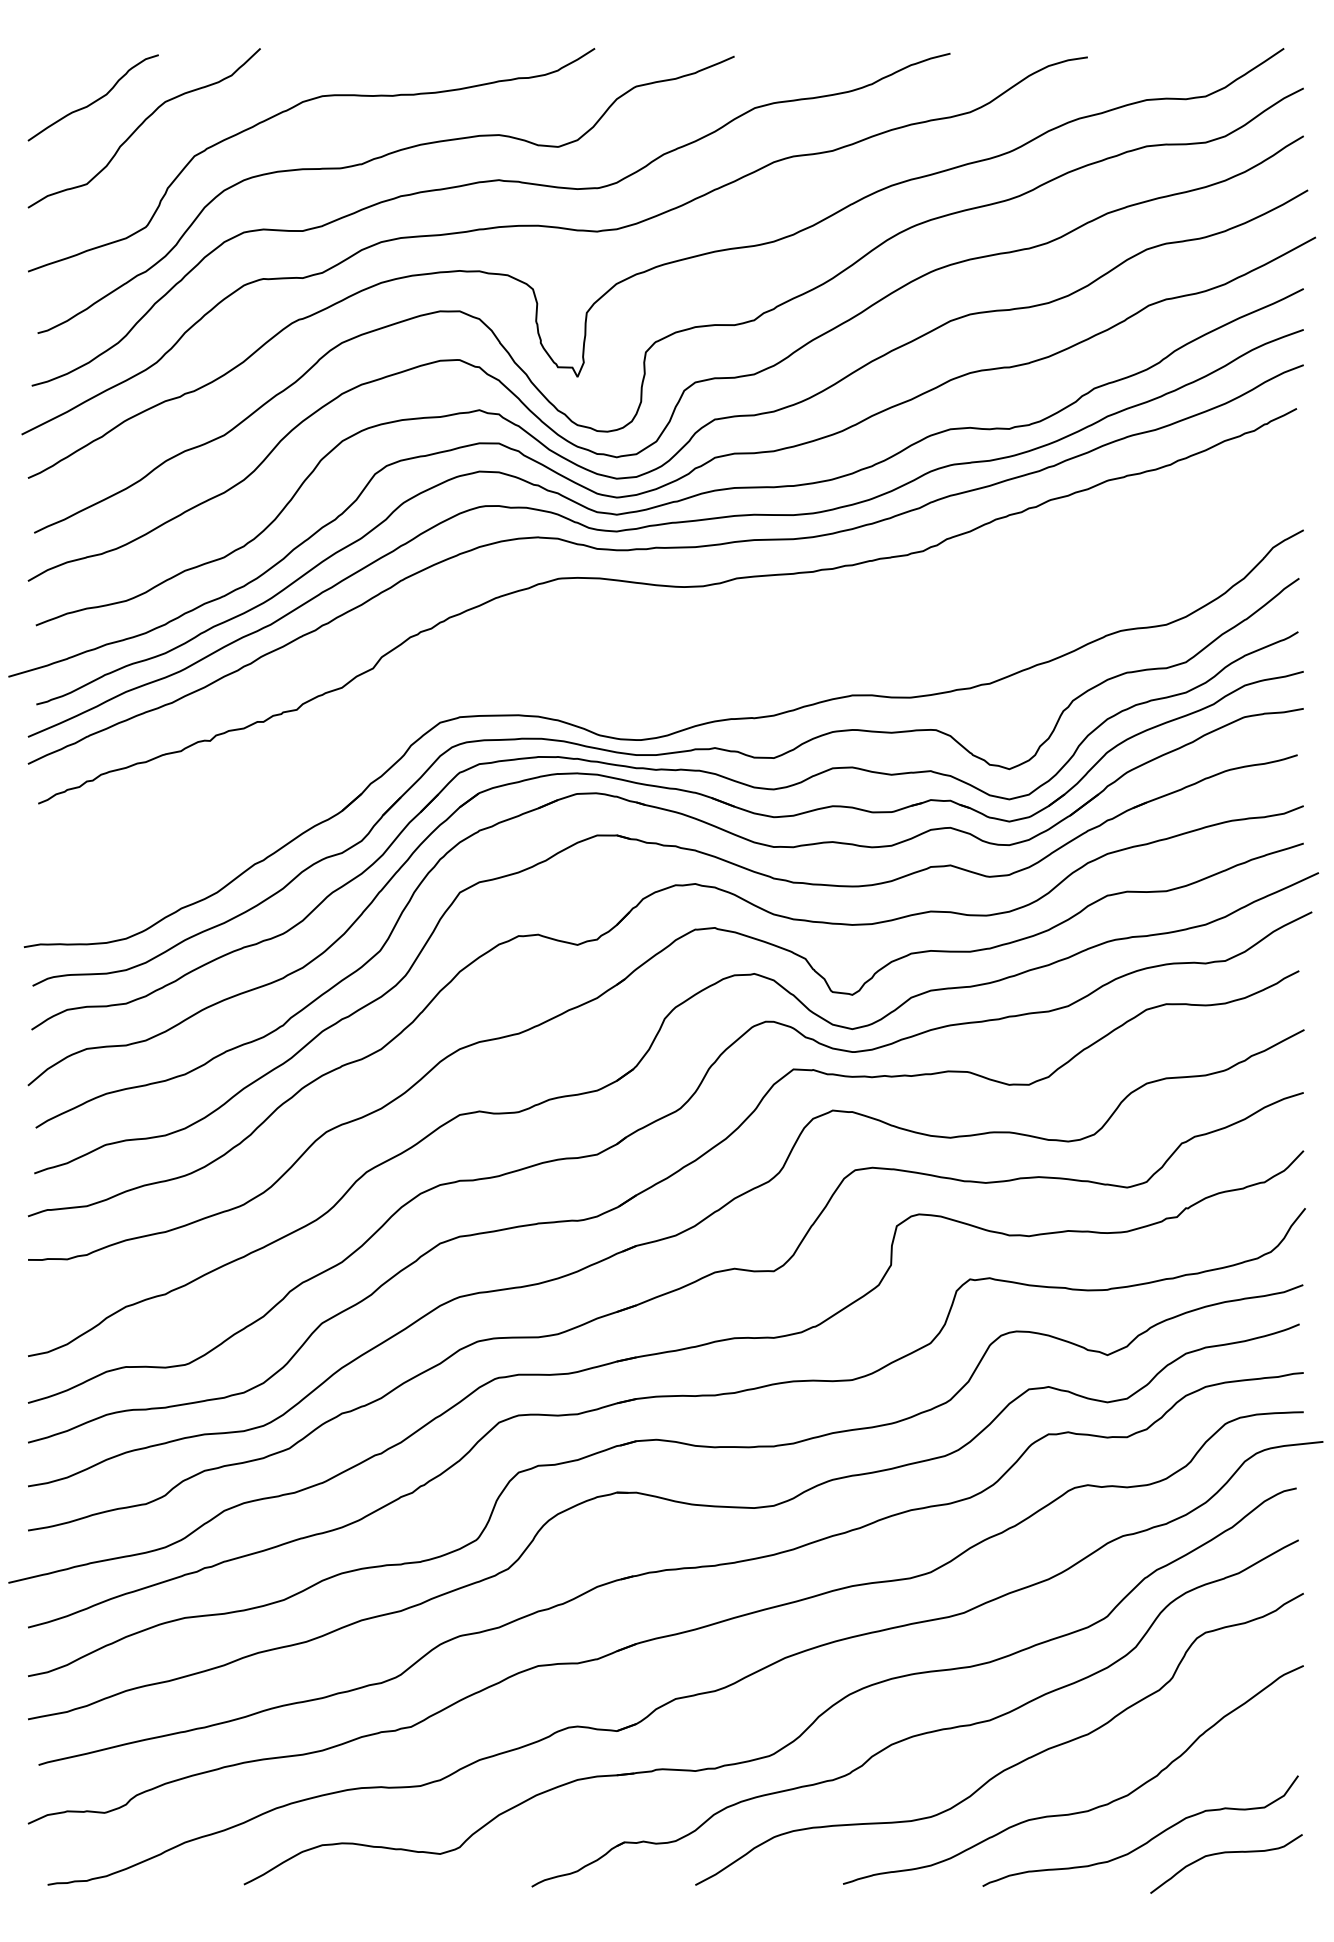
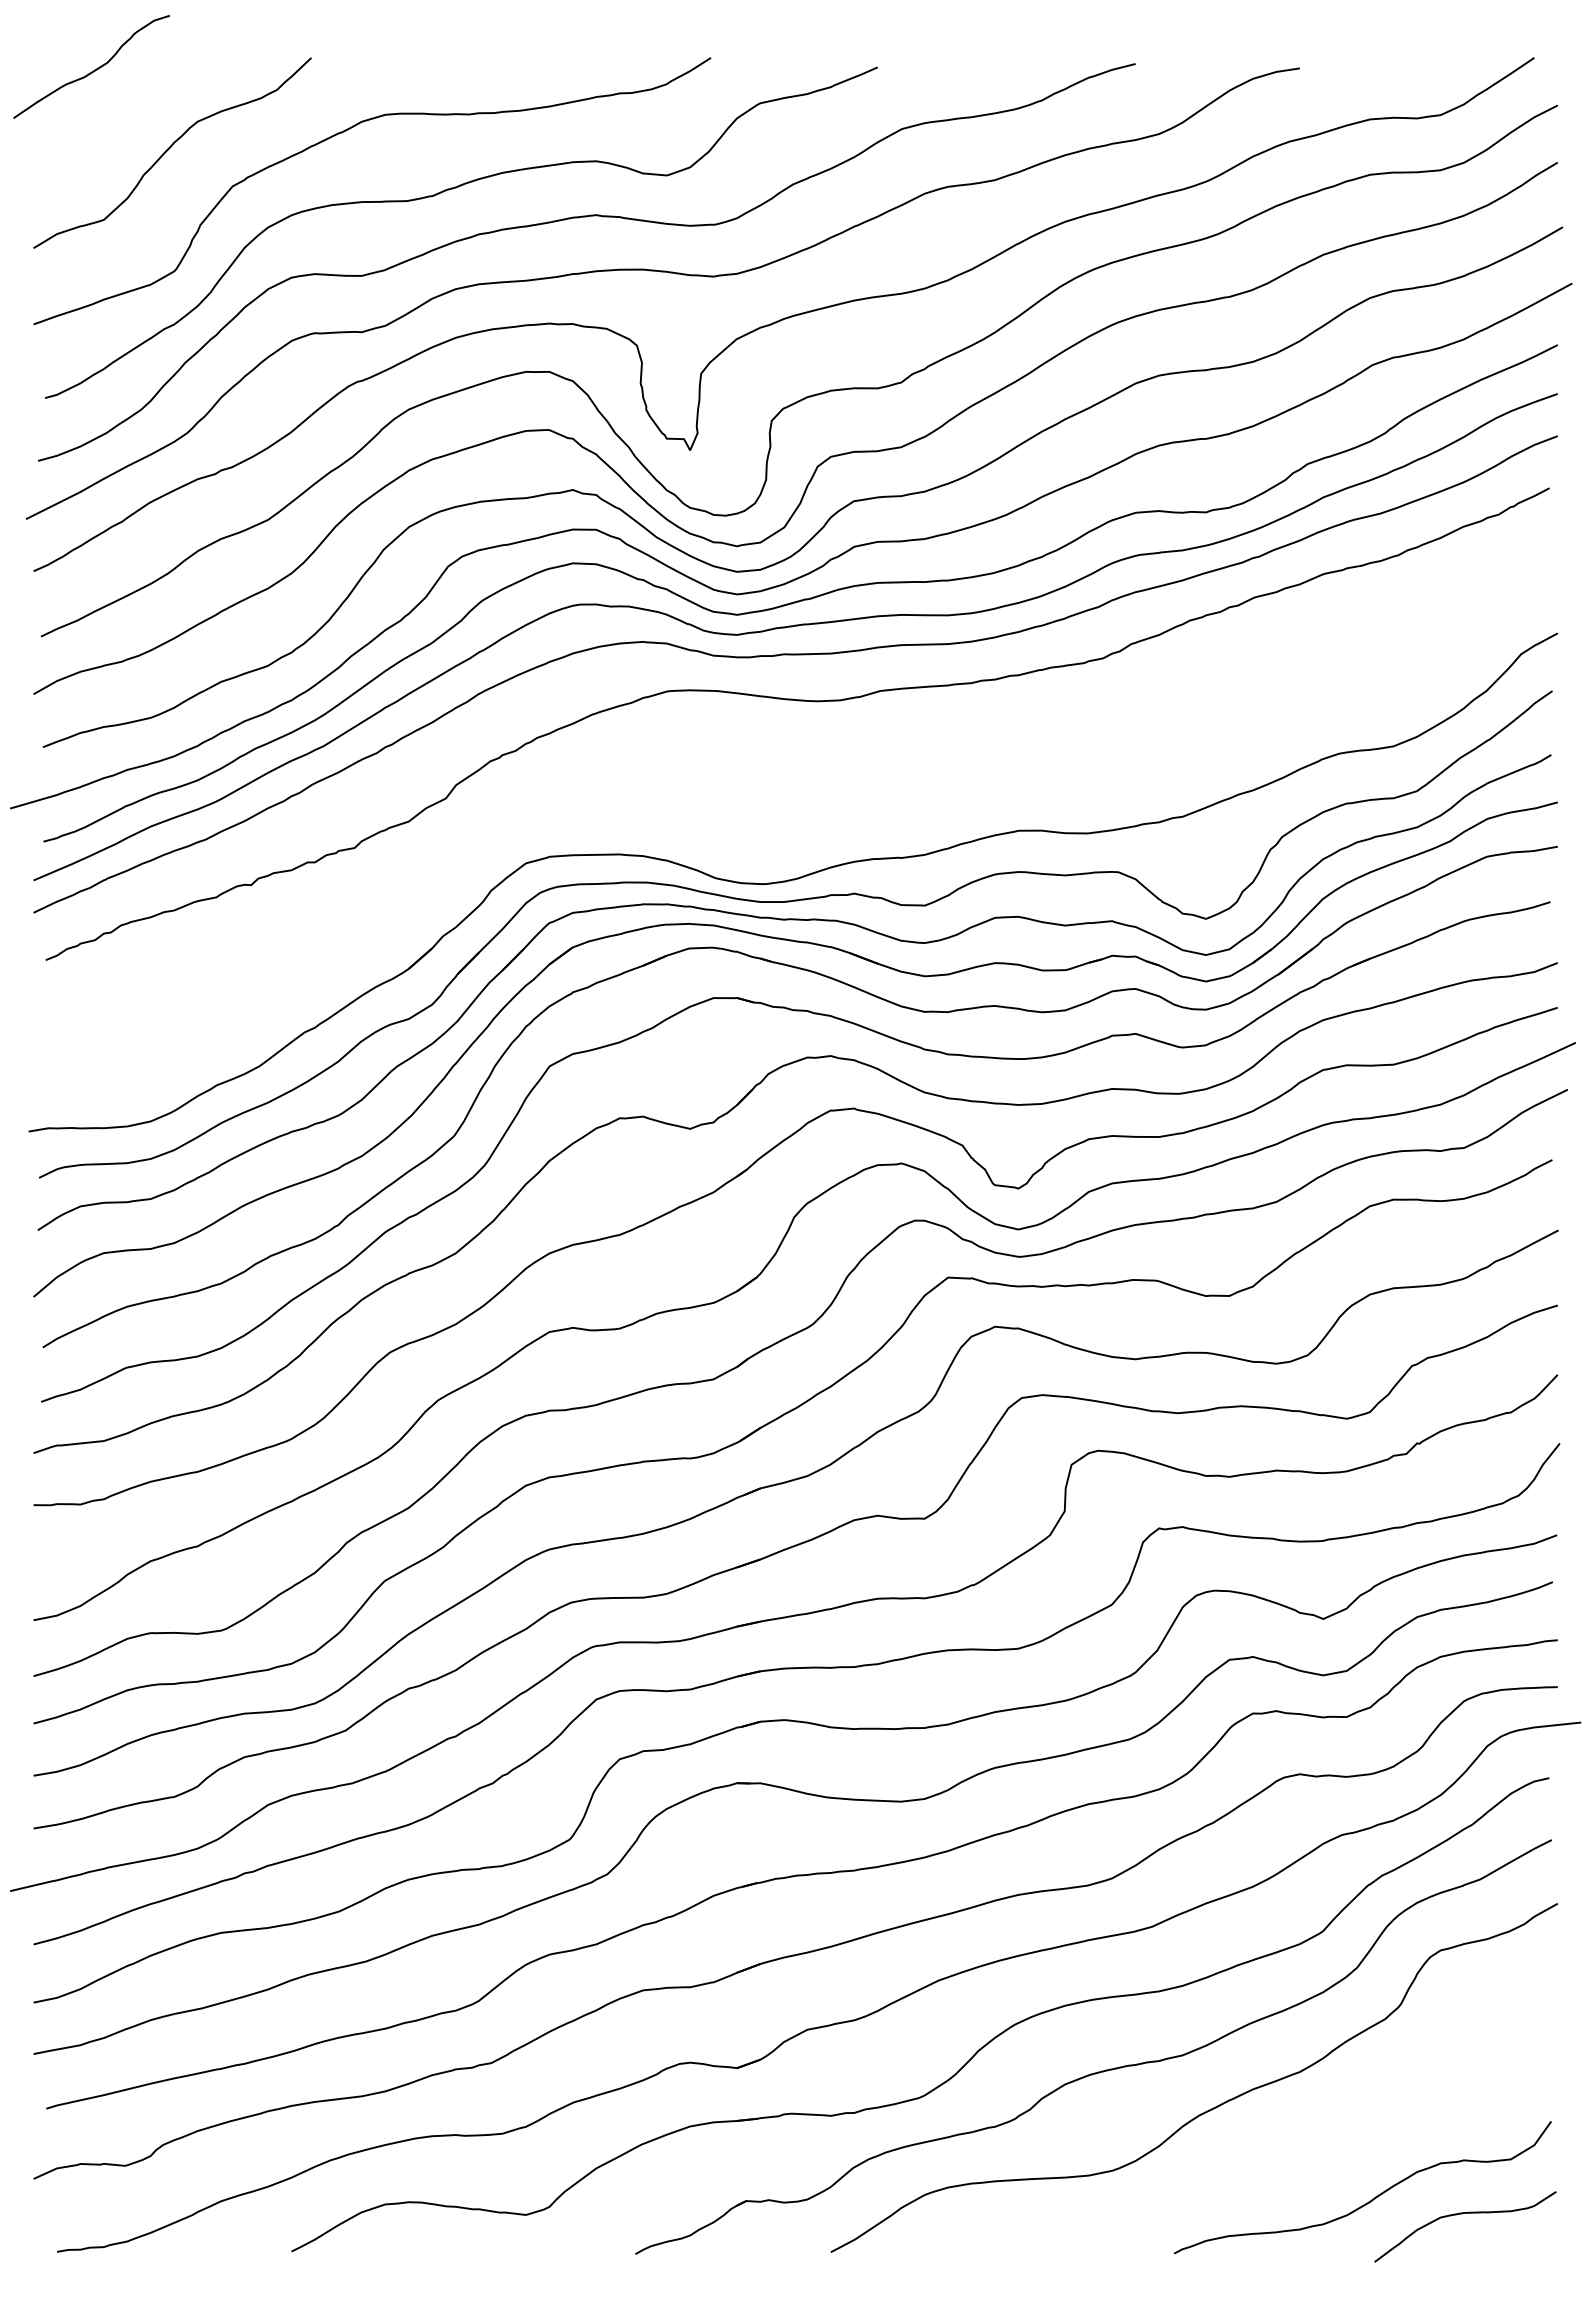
curve: (95, 100) -> (94, 69), moved
curve: (1078, 1811) -> (1288, 2164), removed

